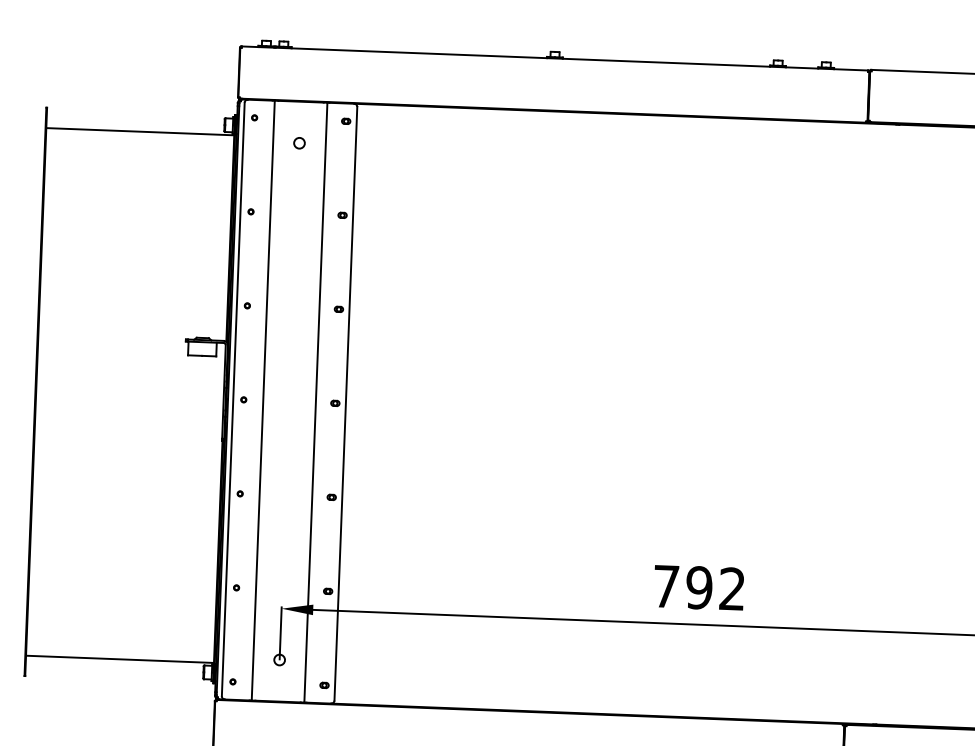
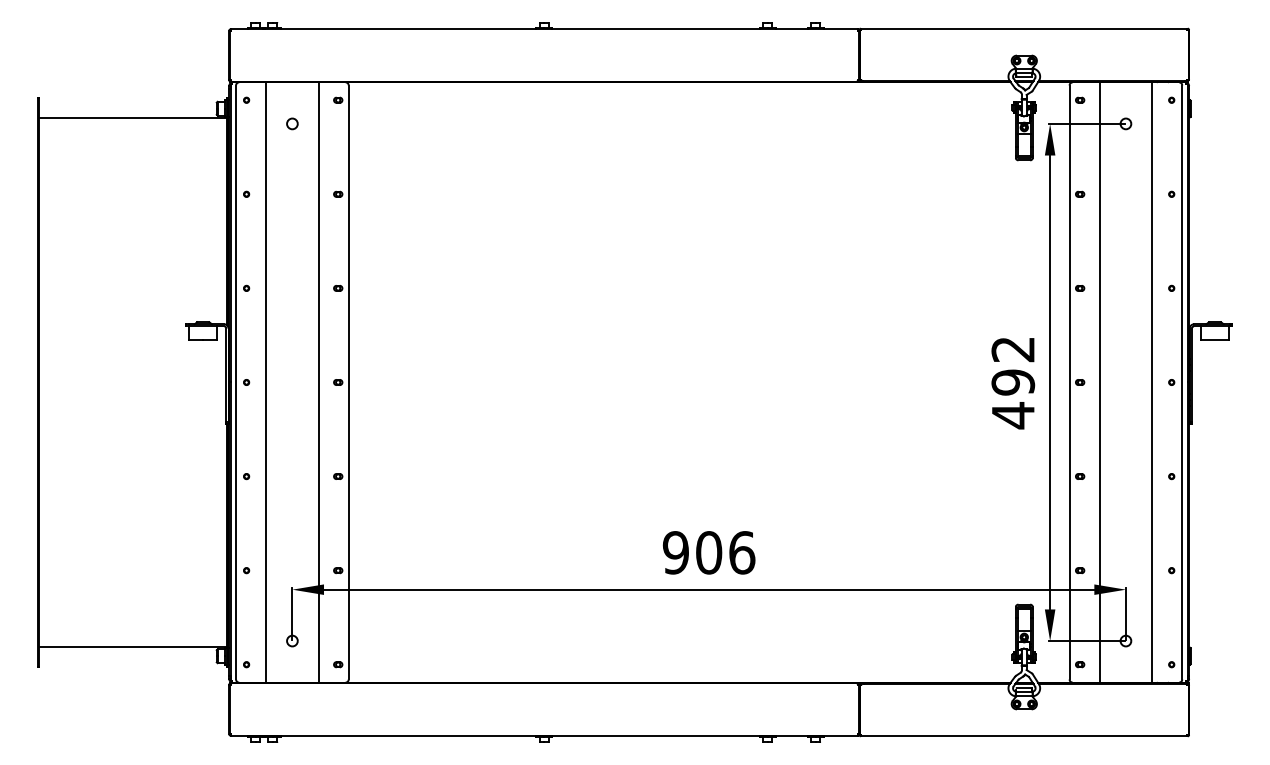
text: (698, 587) -> (708, 552), 792 -> 906

